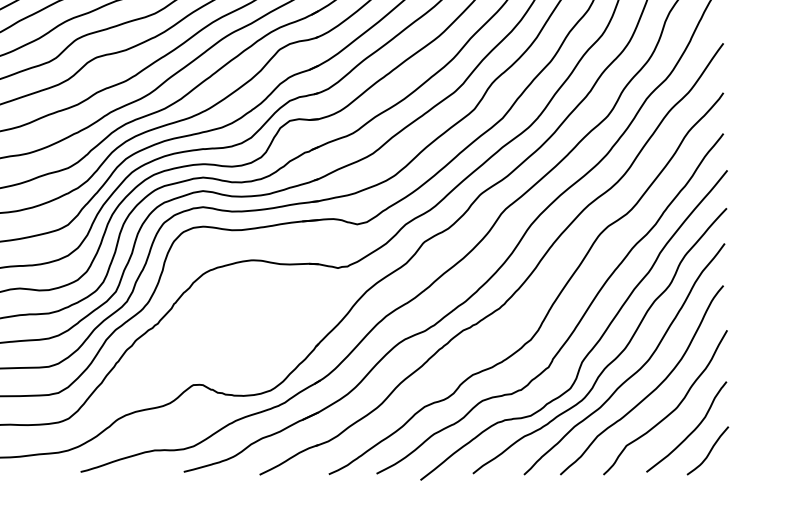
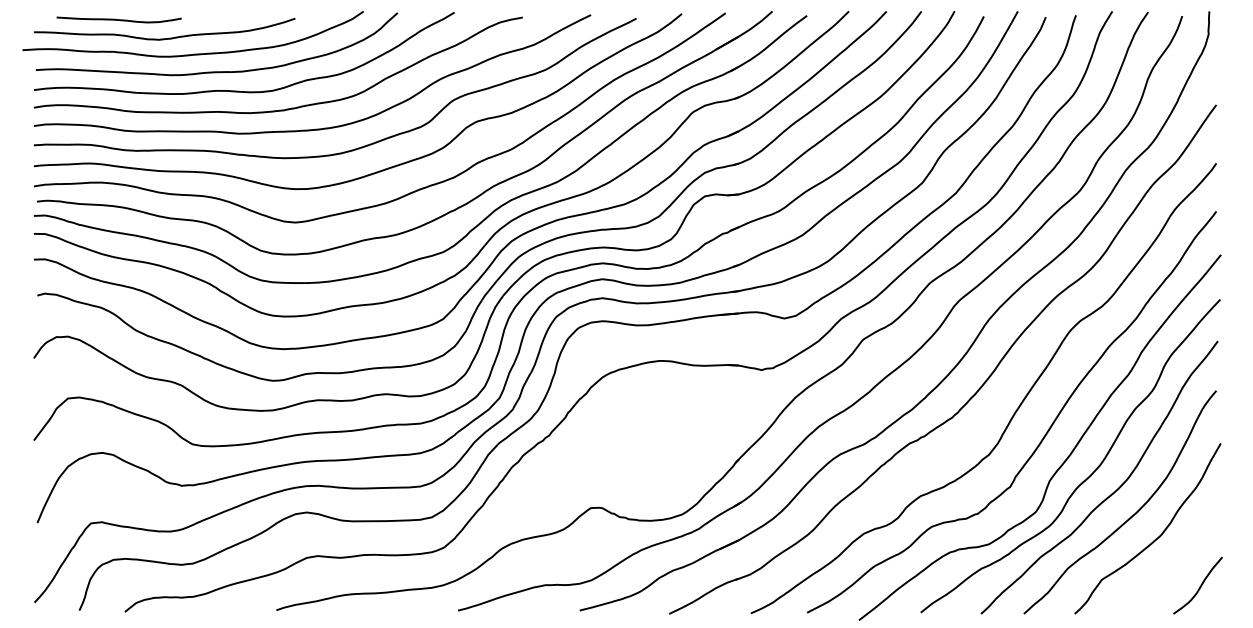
curve: (691, 432) -> (1178, 563), removed

